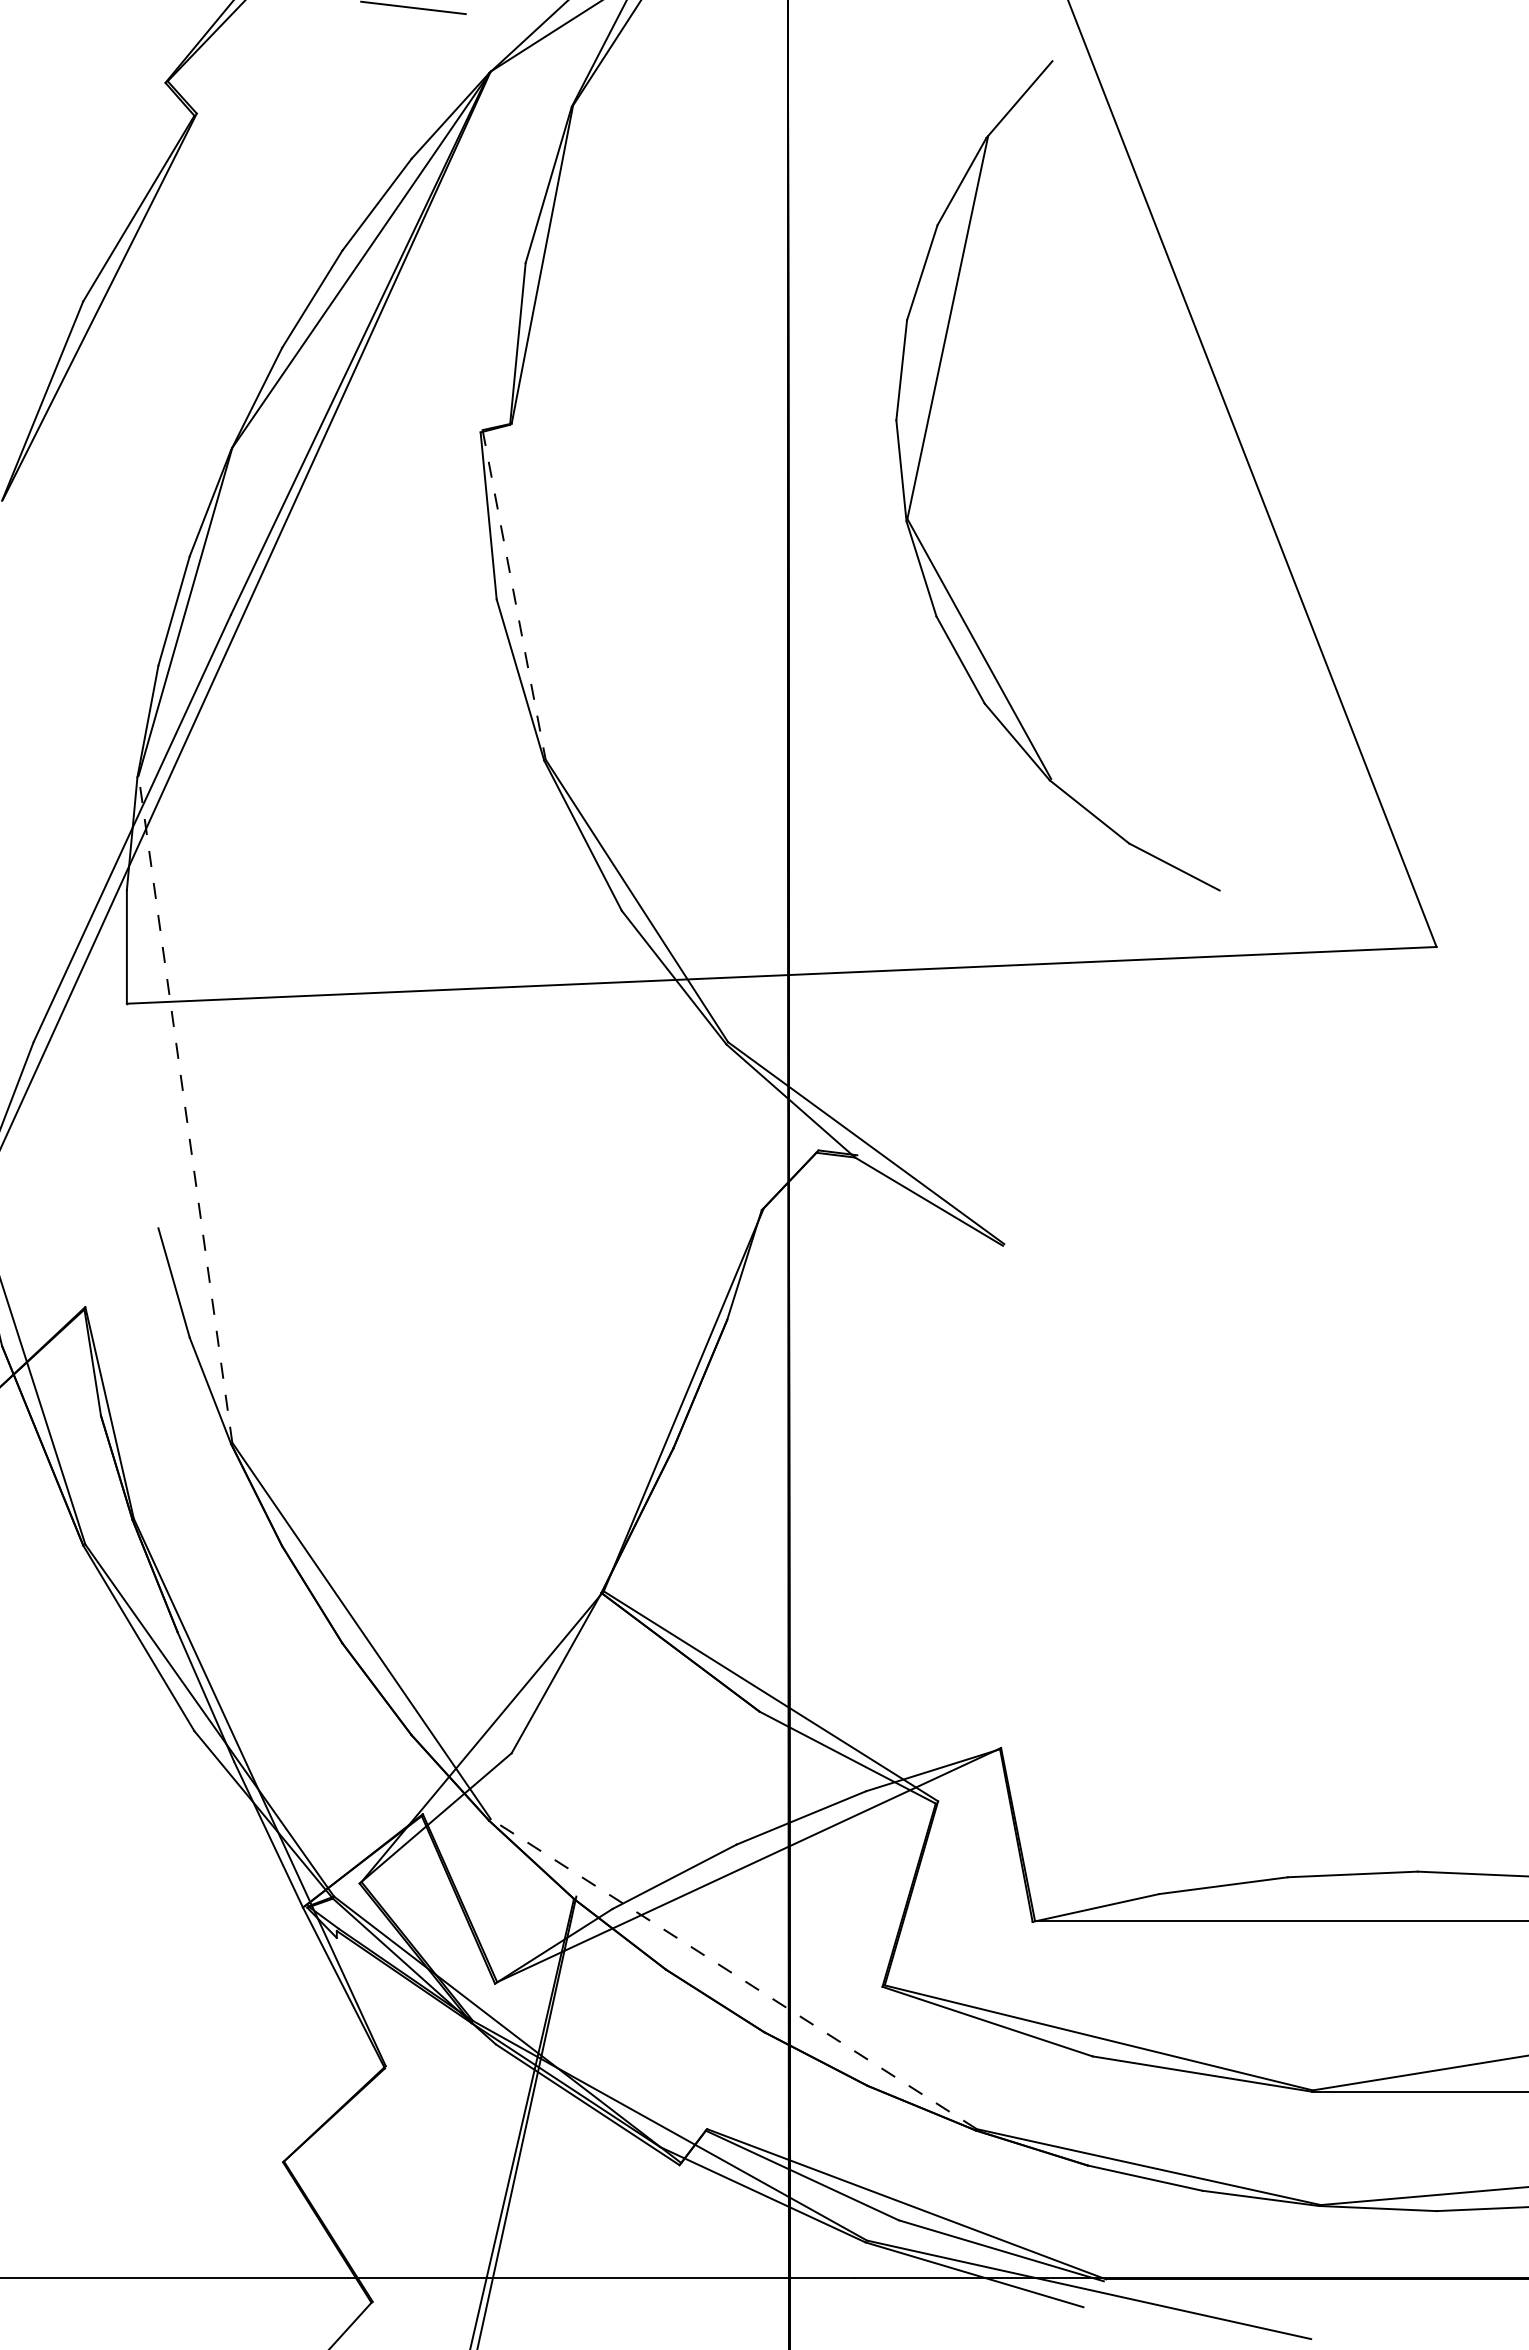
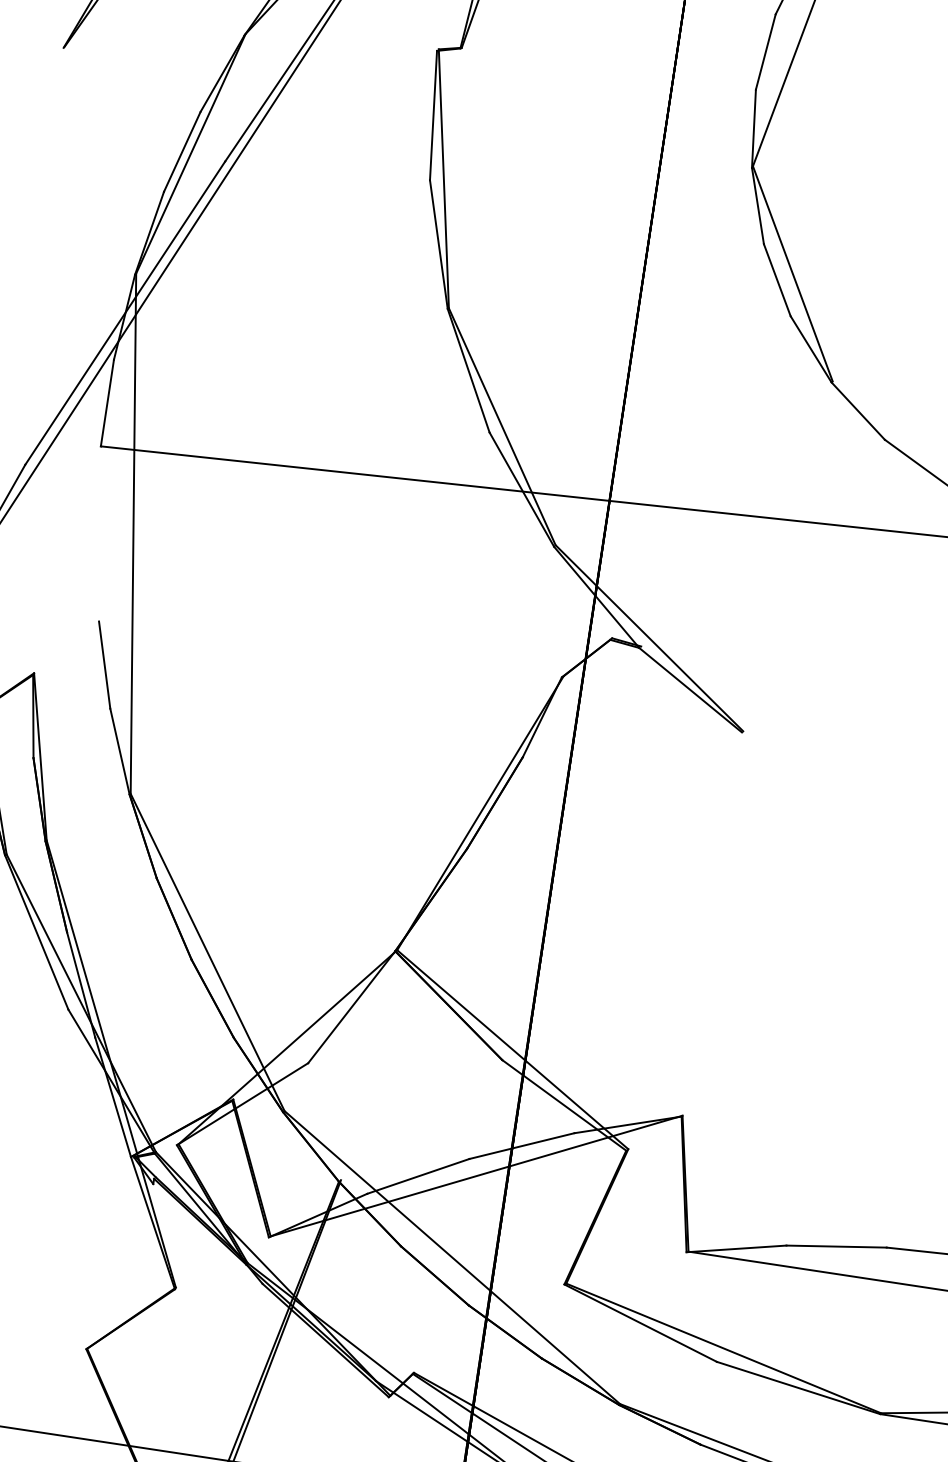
line: (514, 594) -> (444, 178), dashed -> solid
line: (185, 1109) -> (133, 533), dashed -> solid
line: (733, 1973) -> (452, 1257), dashed -> solid

